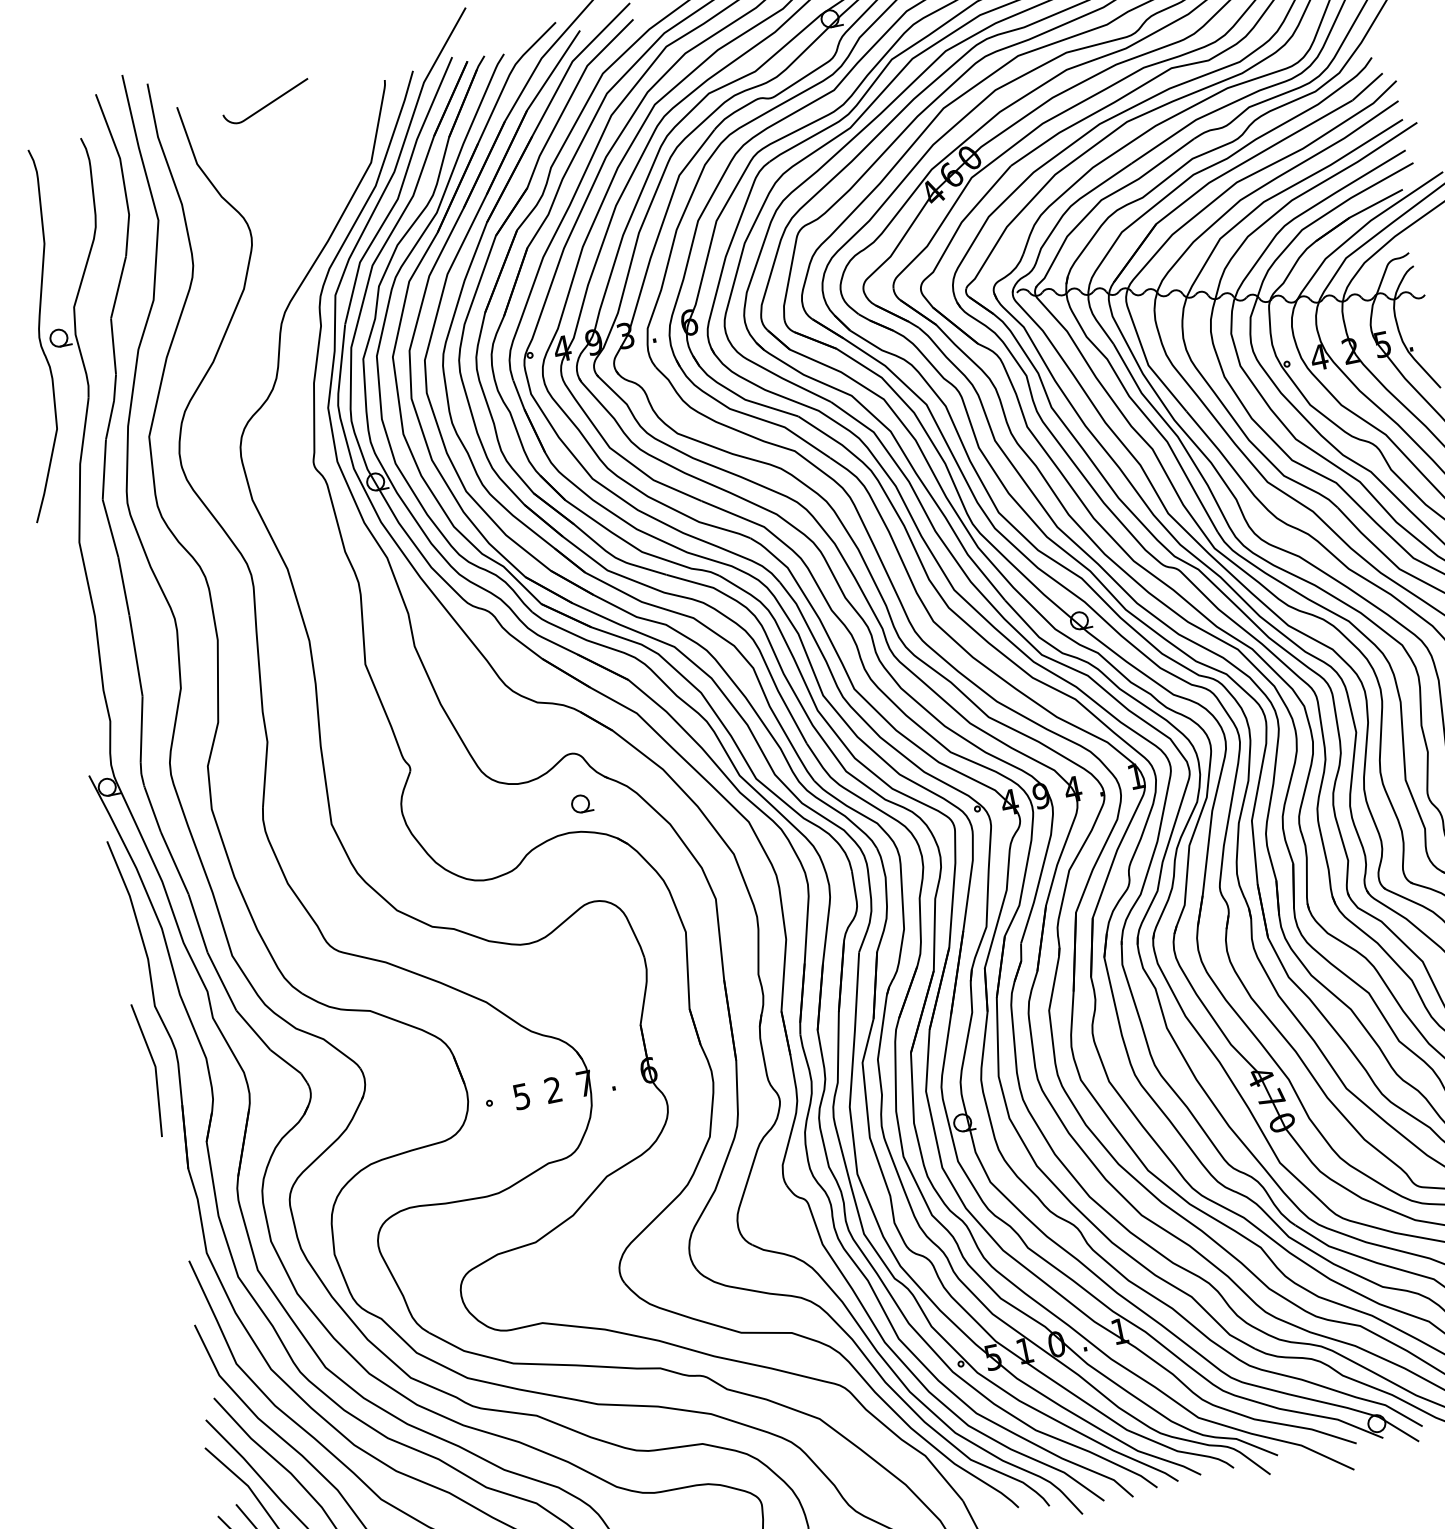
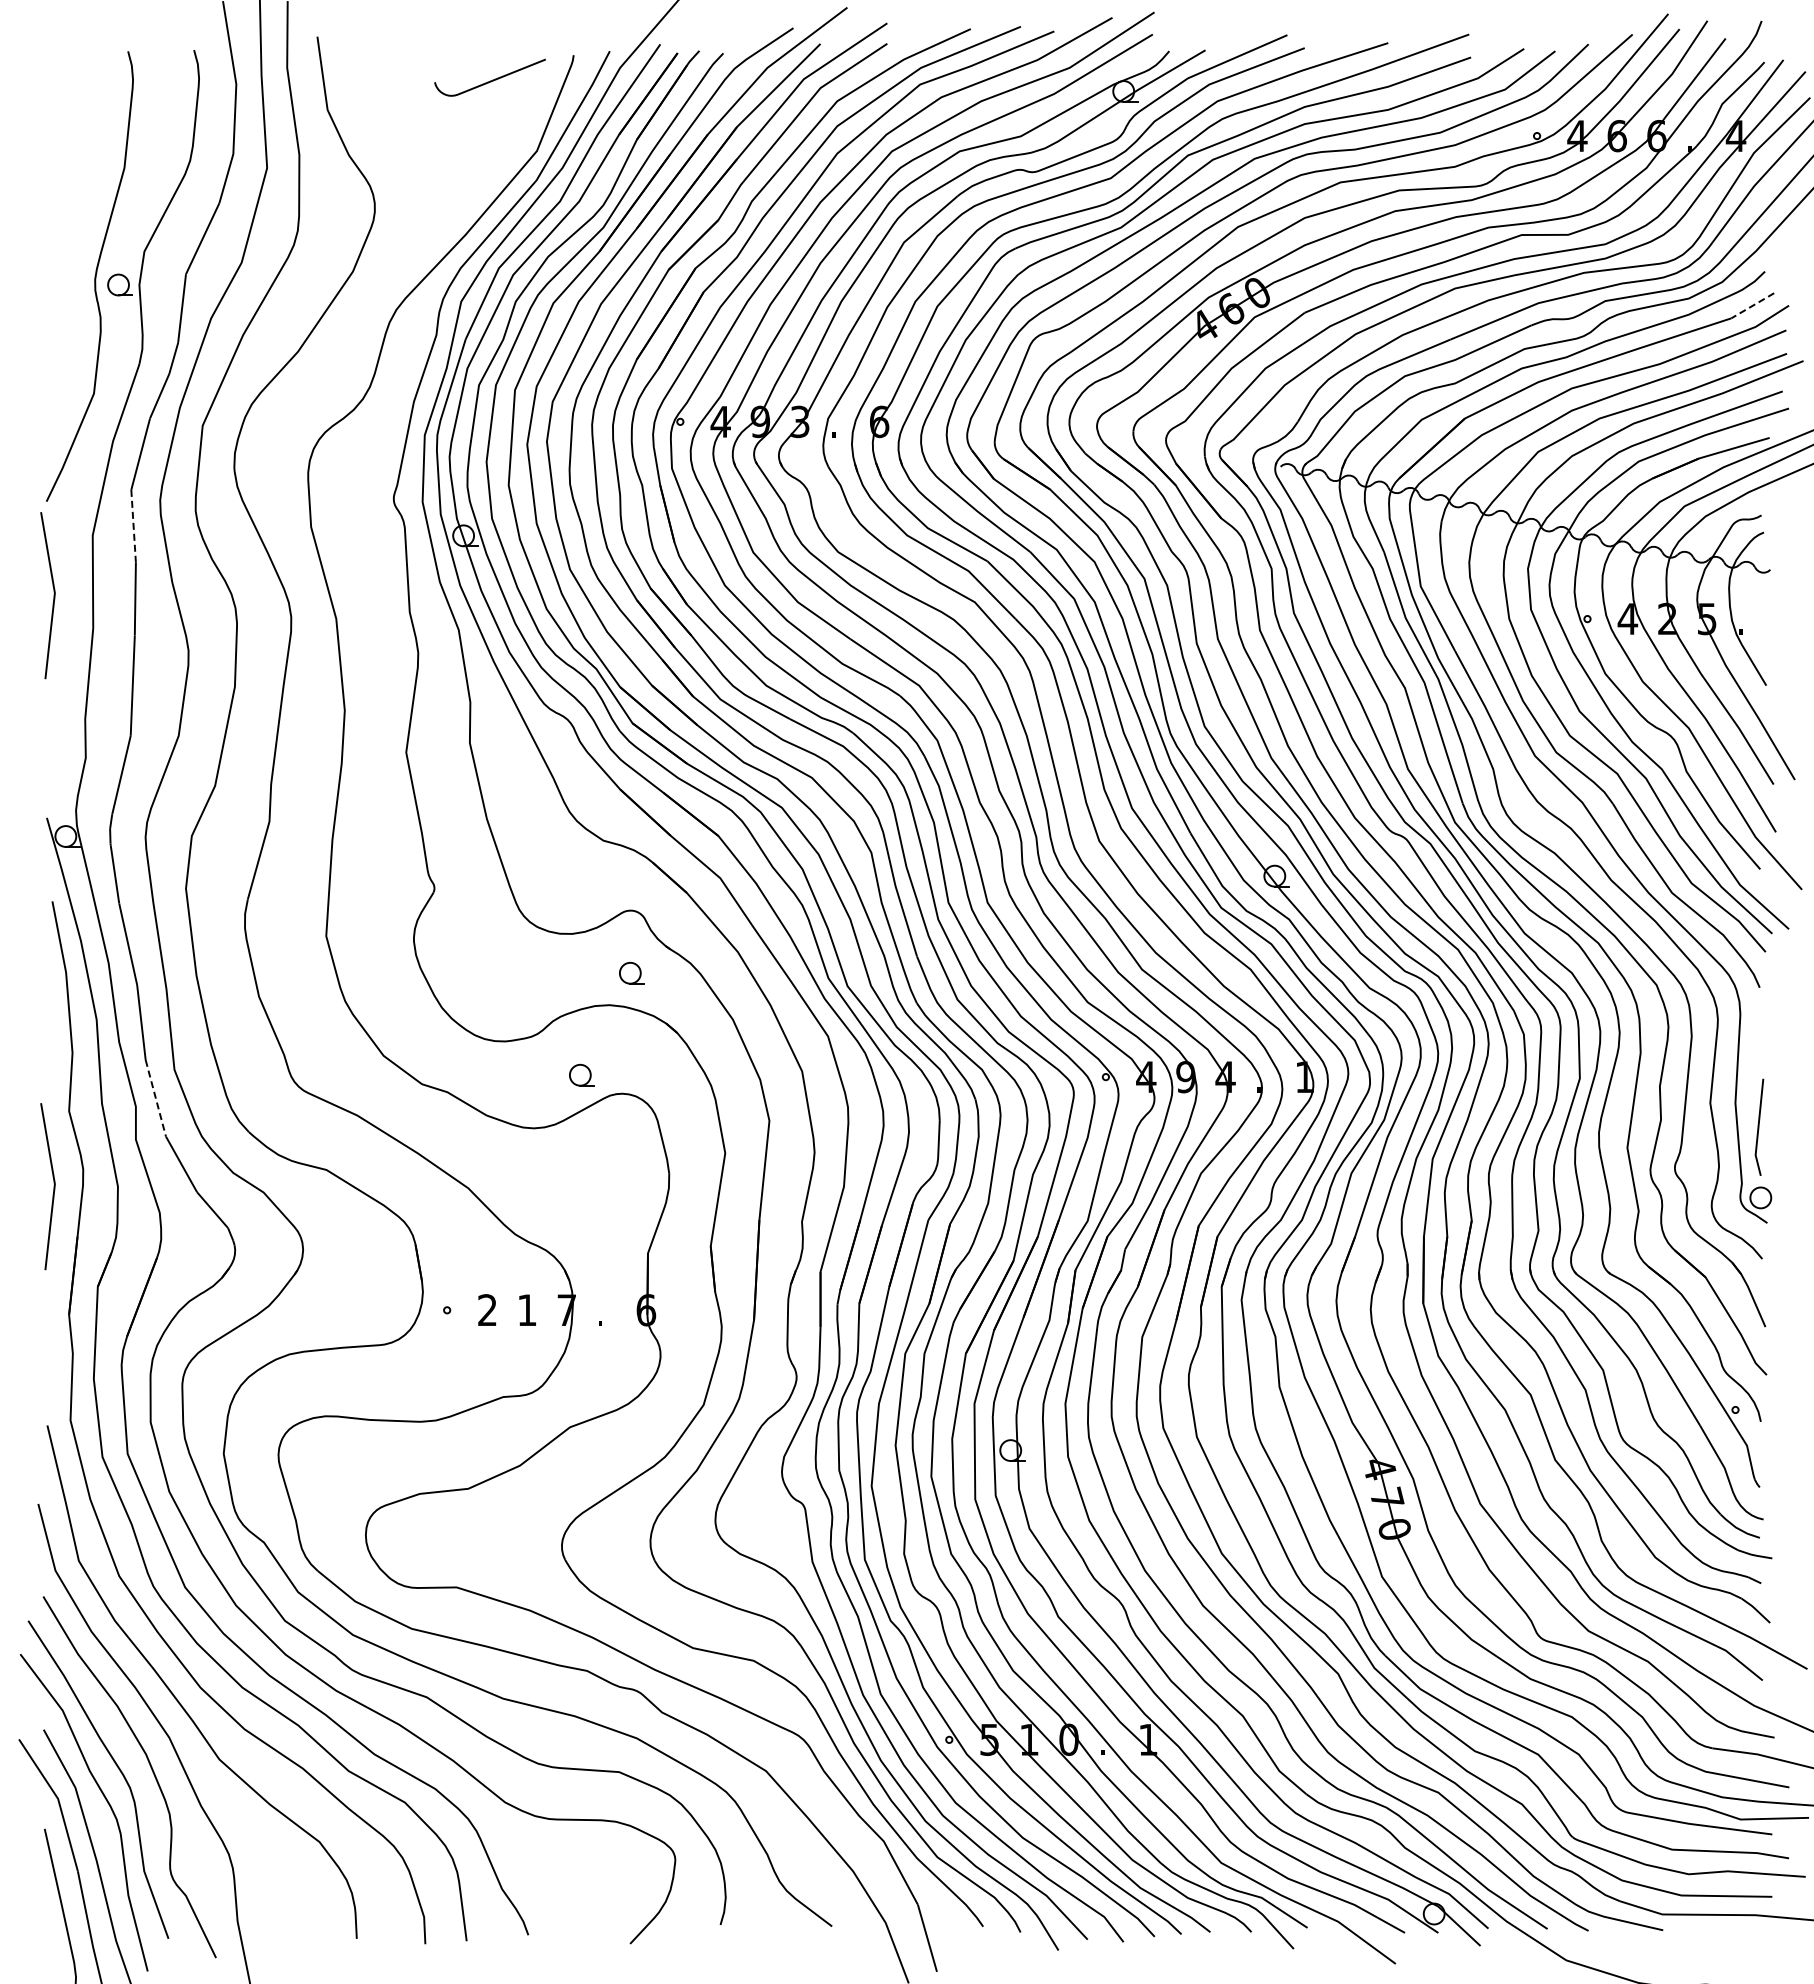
line: (1367, 86) -> (1752, 305), solid -> dashed
curve: (267, 104) -> (490, 80), moved
line: (110, 528) -> (133, 526), solid -> dashed
line: (57, 596) -> (53, 595), added
part: (558, 892) -> (581, 1074), added
line: (221, 981) -> (155, 1098), solid -> dashed
text: (552, 1089) -> (526, 1309), 2 -> 1
text: (521, 1096) -> (487, 1310), 5 -> 2

